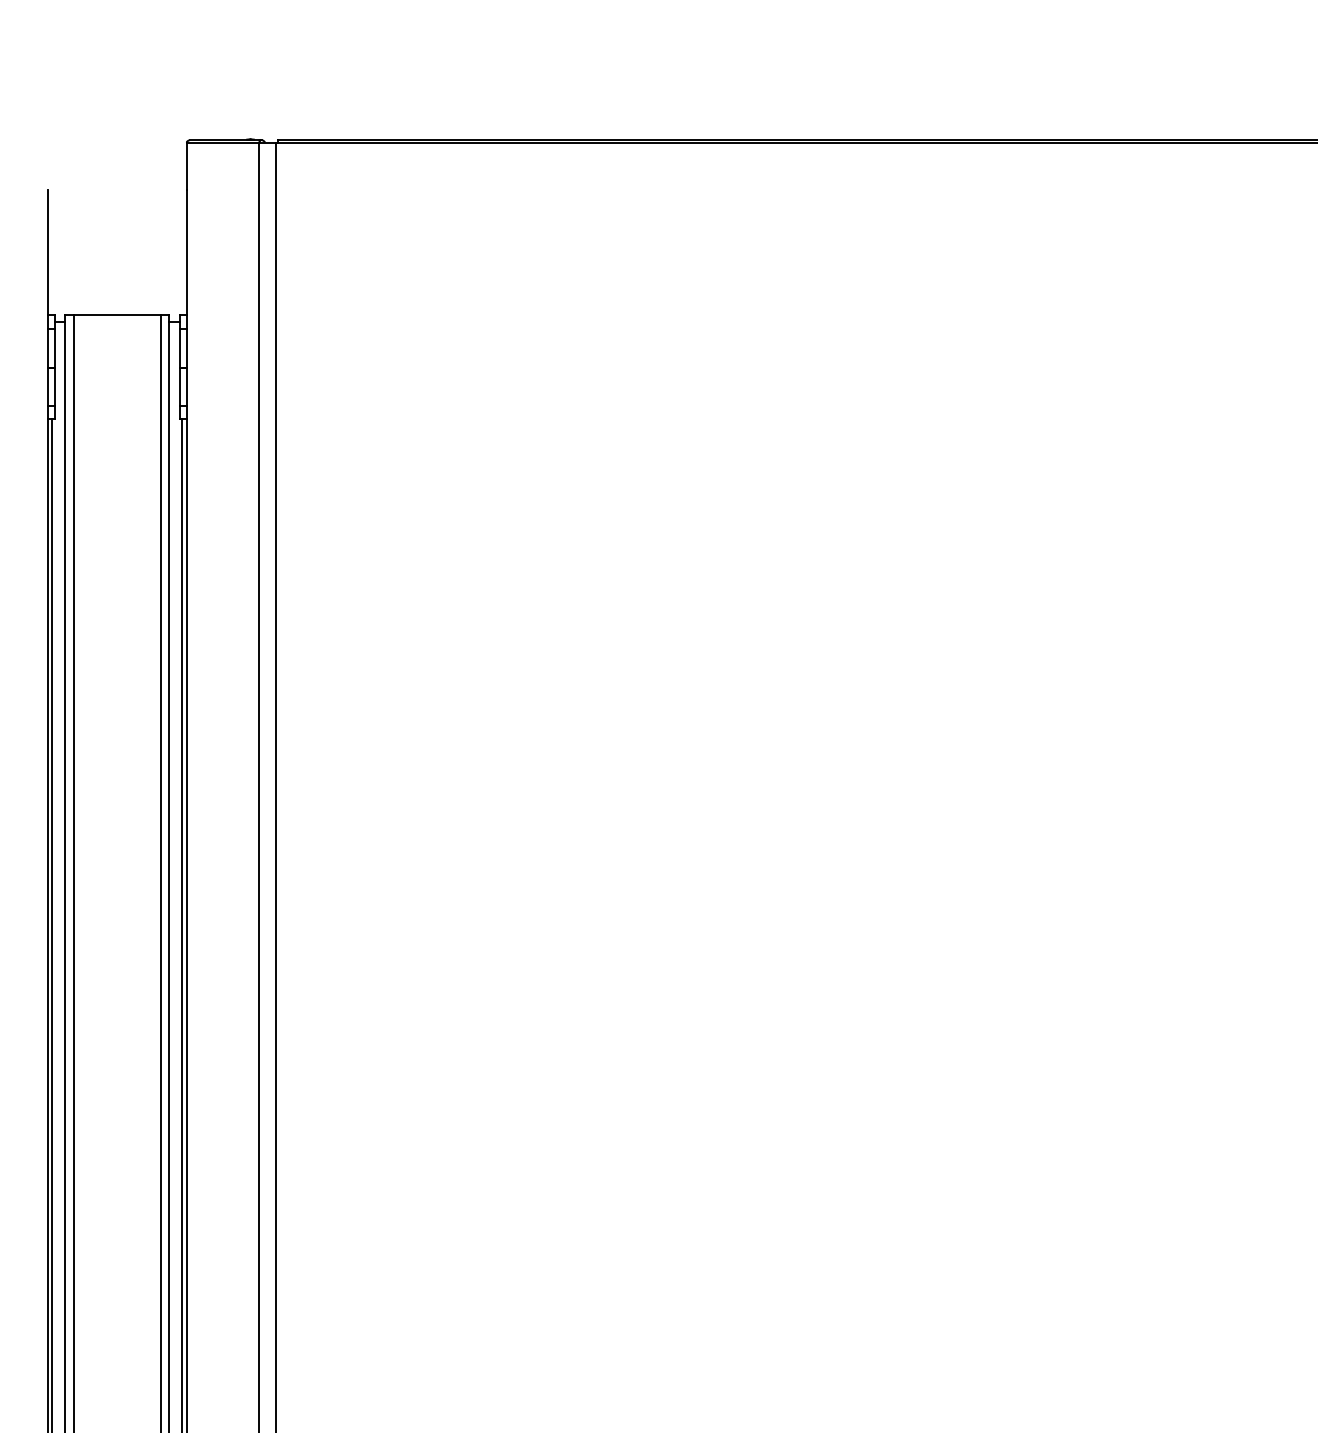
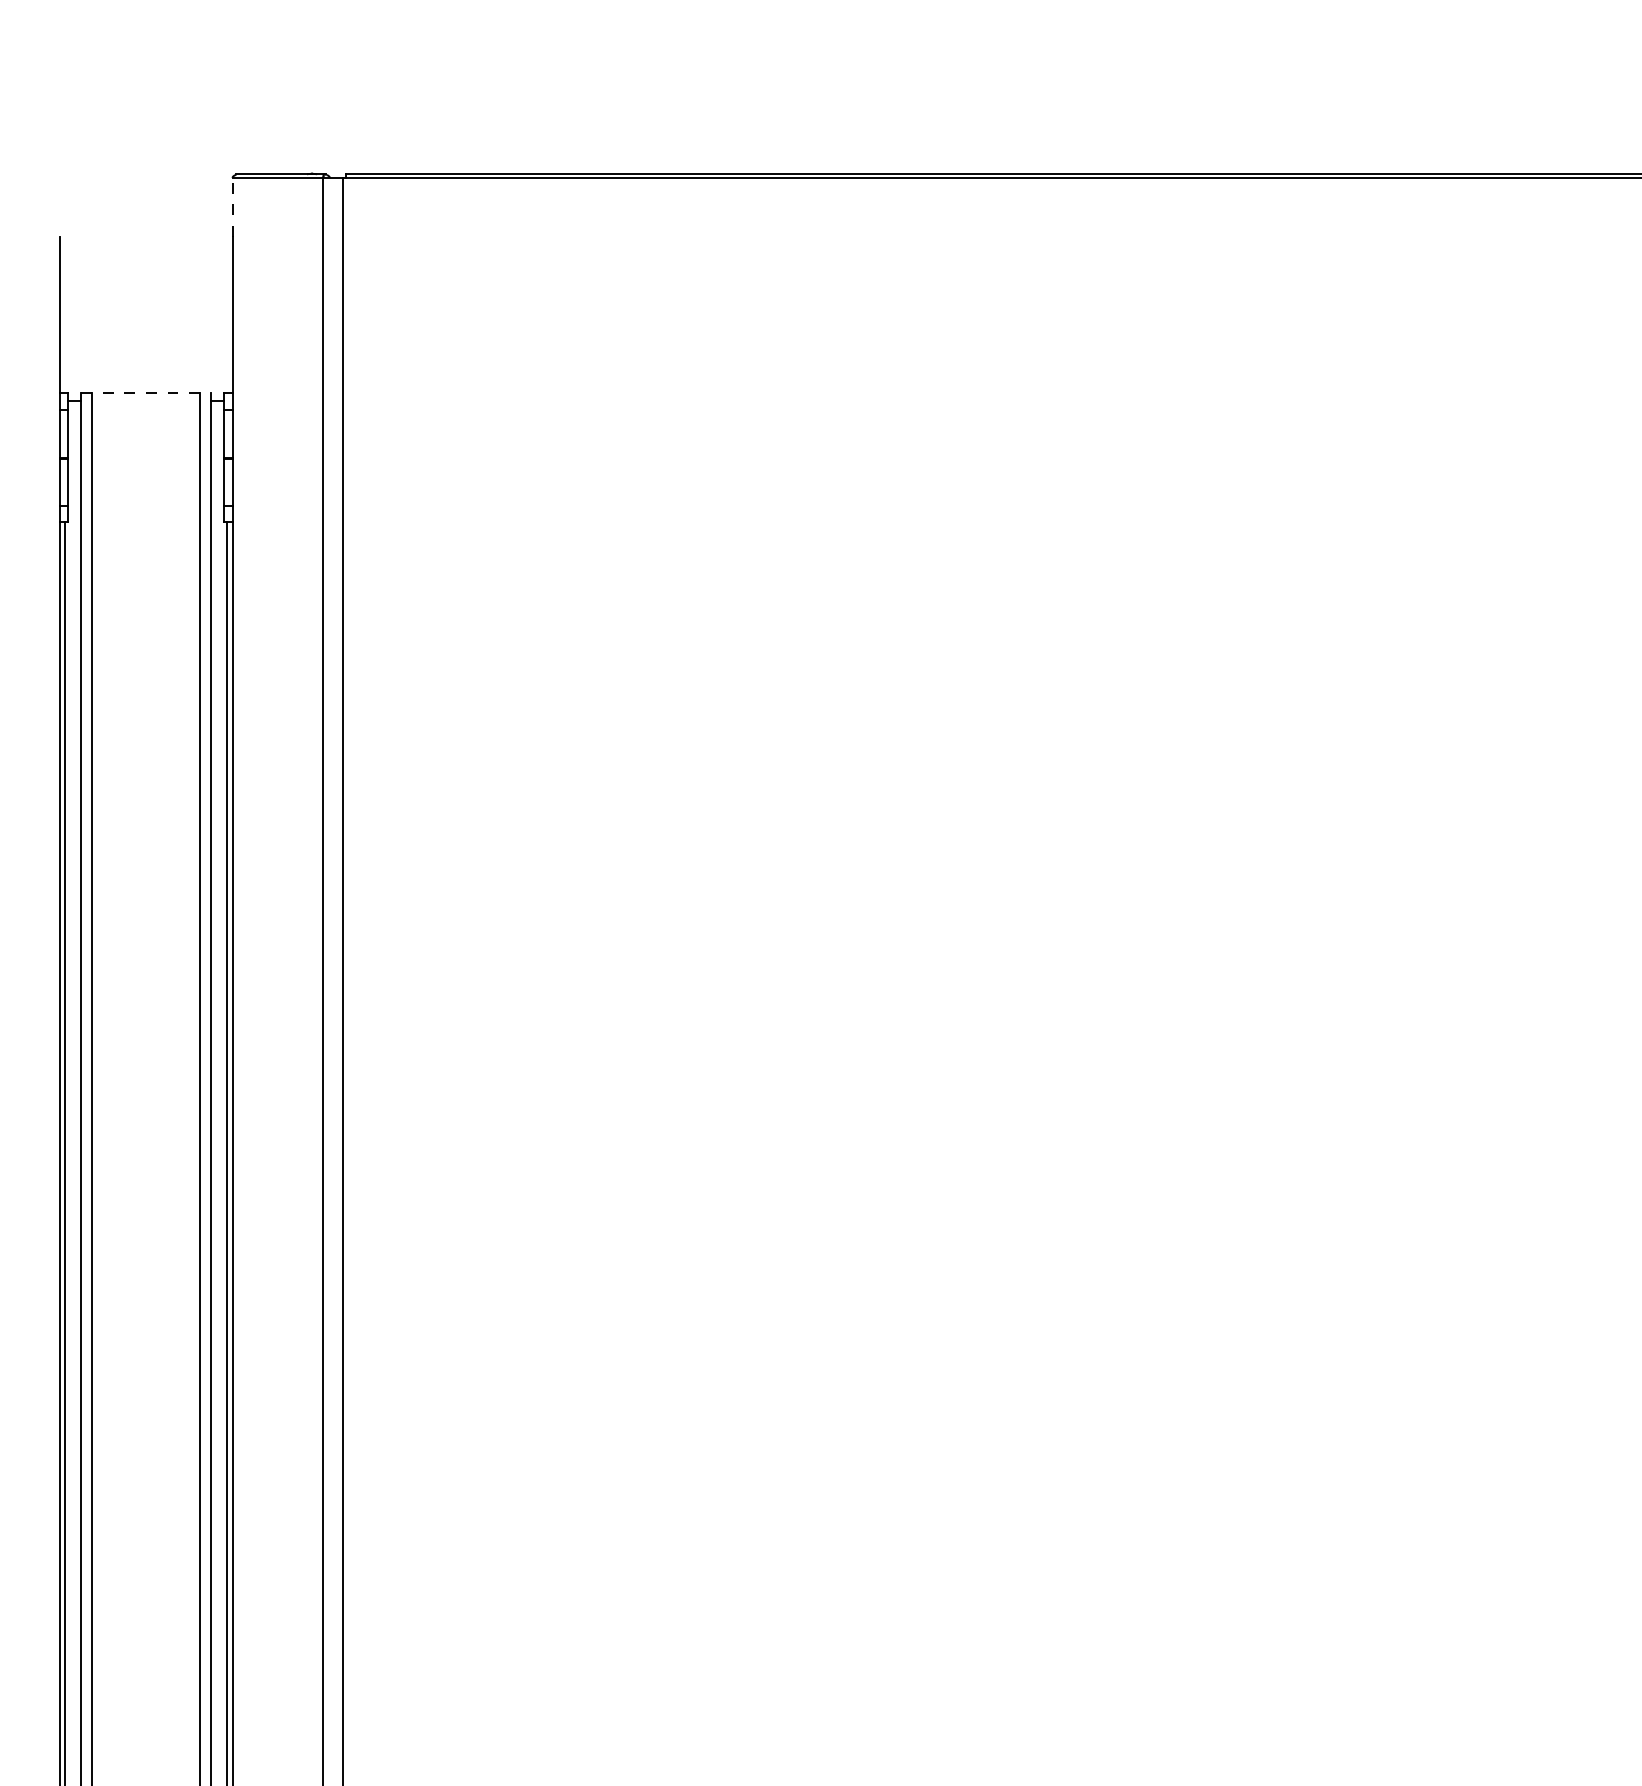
line: (186, 165) -> (232, 206), solid -> dashed
line: (116, 314) -> (145, 392), solid -> dashed

